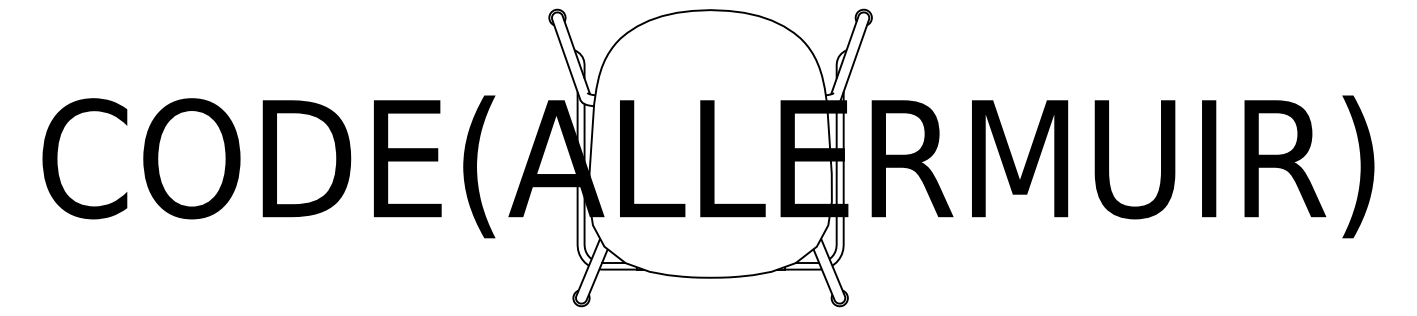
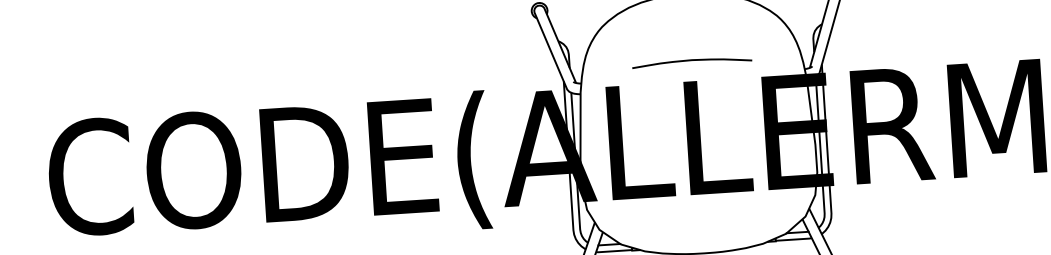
curve: (710, 79) -> (691, 61), added

